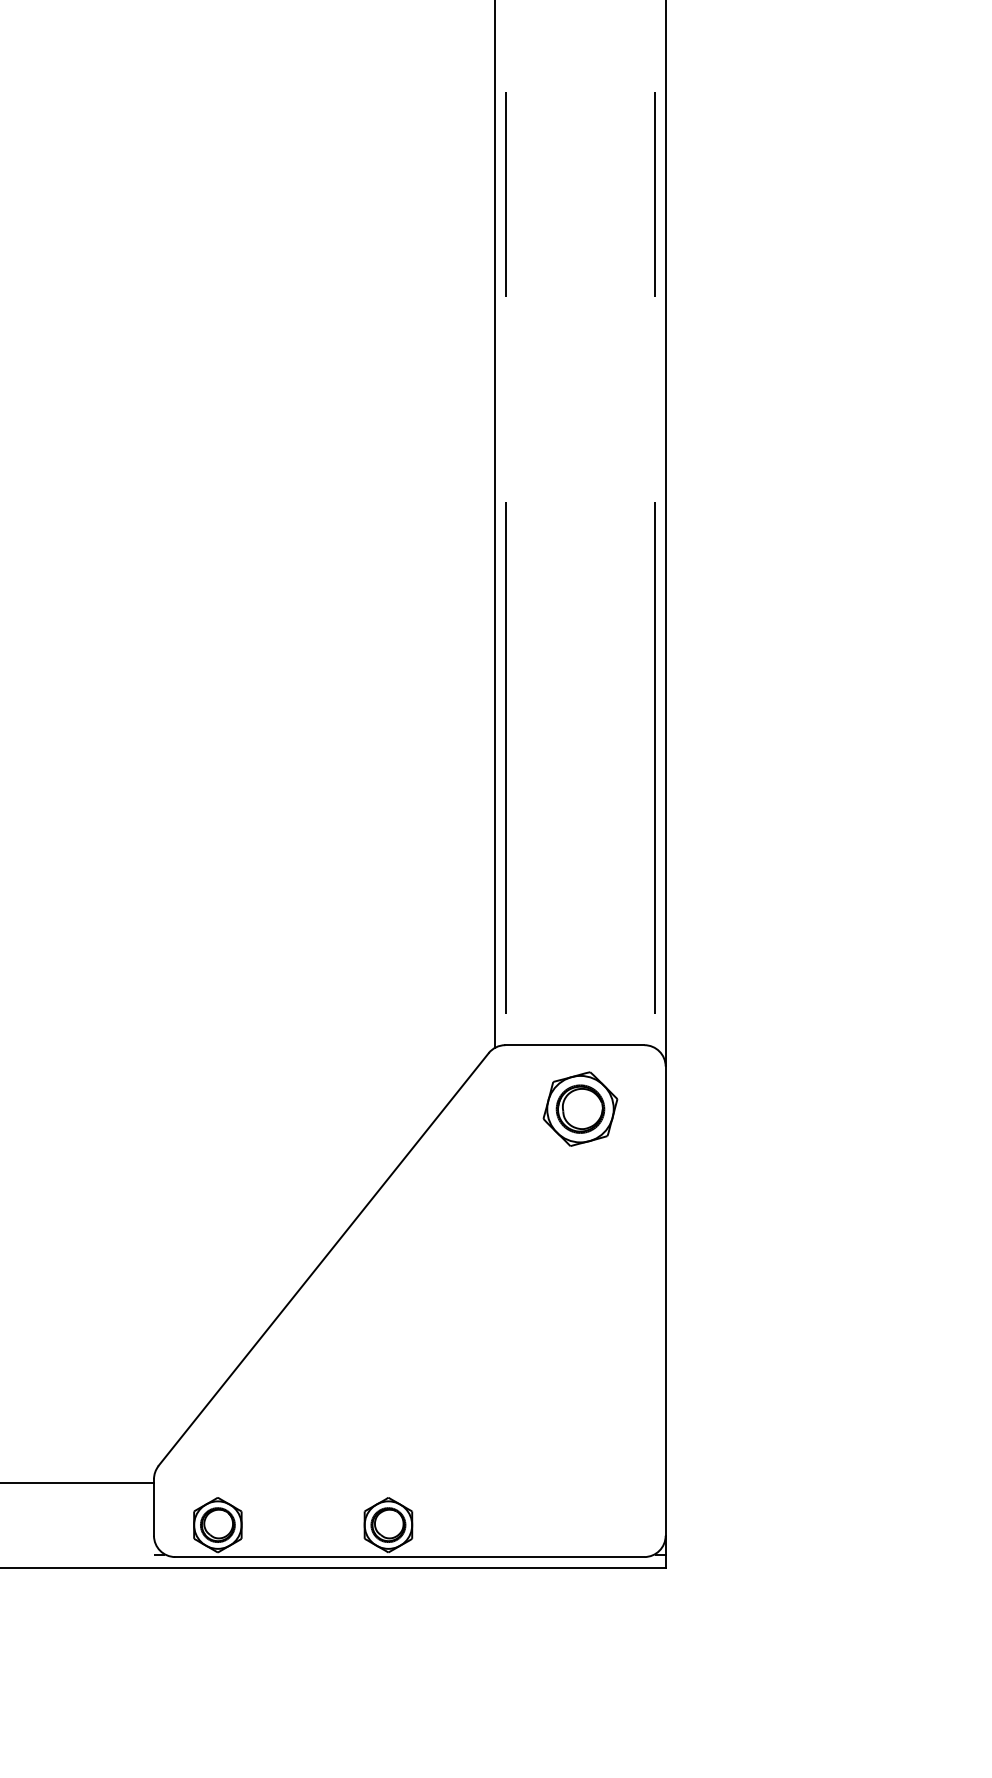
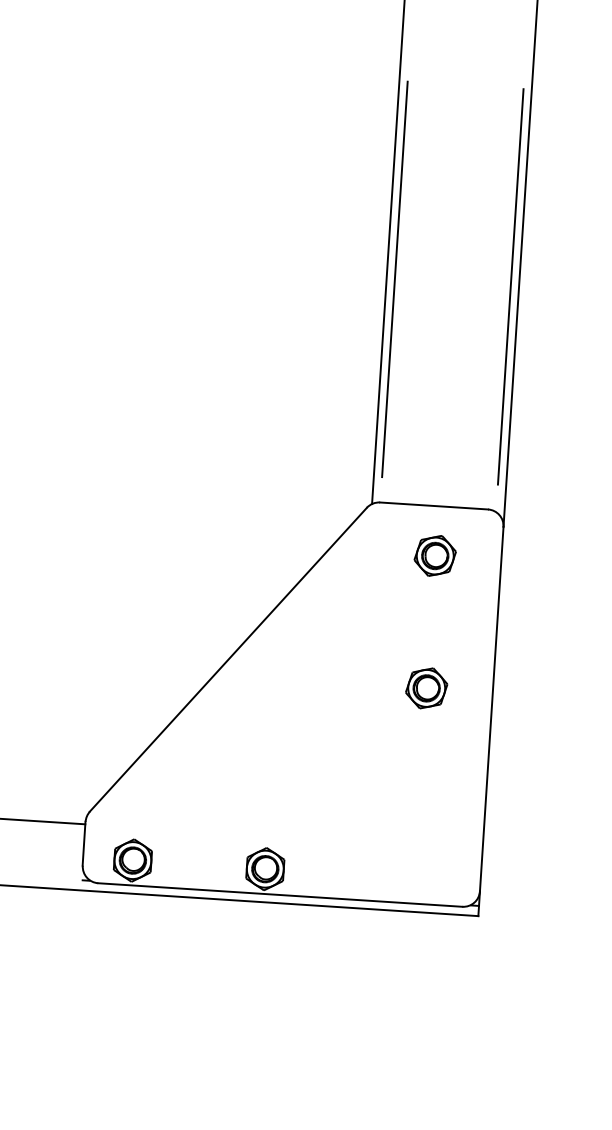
part: (580, 1109) -> (435, 556), size x0.71
part: (580, 1279) -> (426, 688), added

